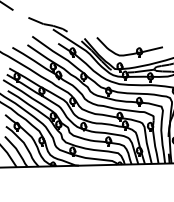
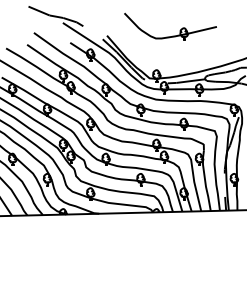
part: (131, 53) -> (172, 35), moved

